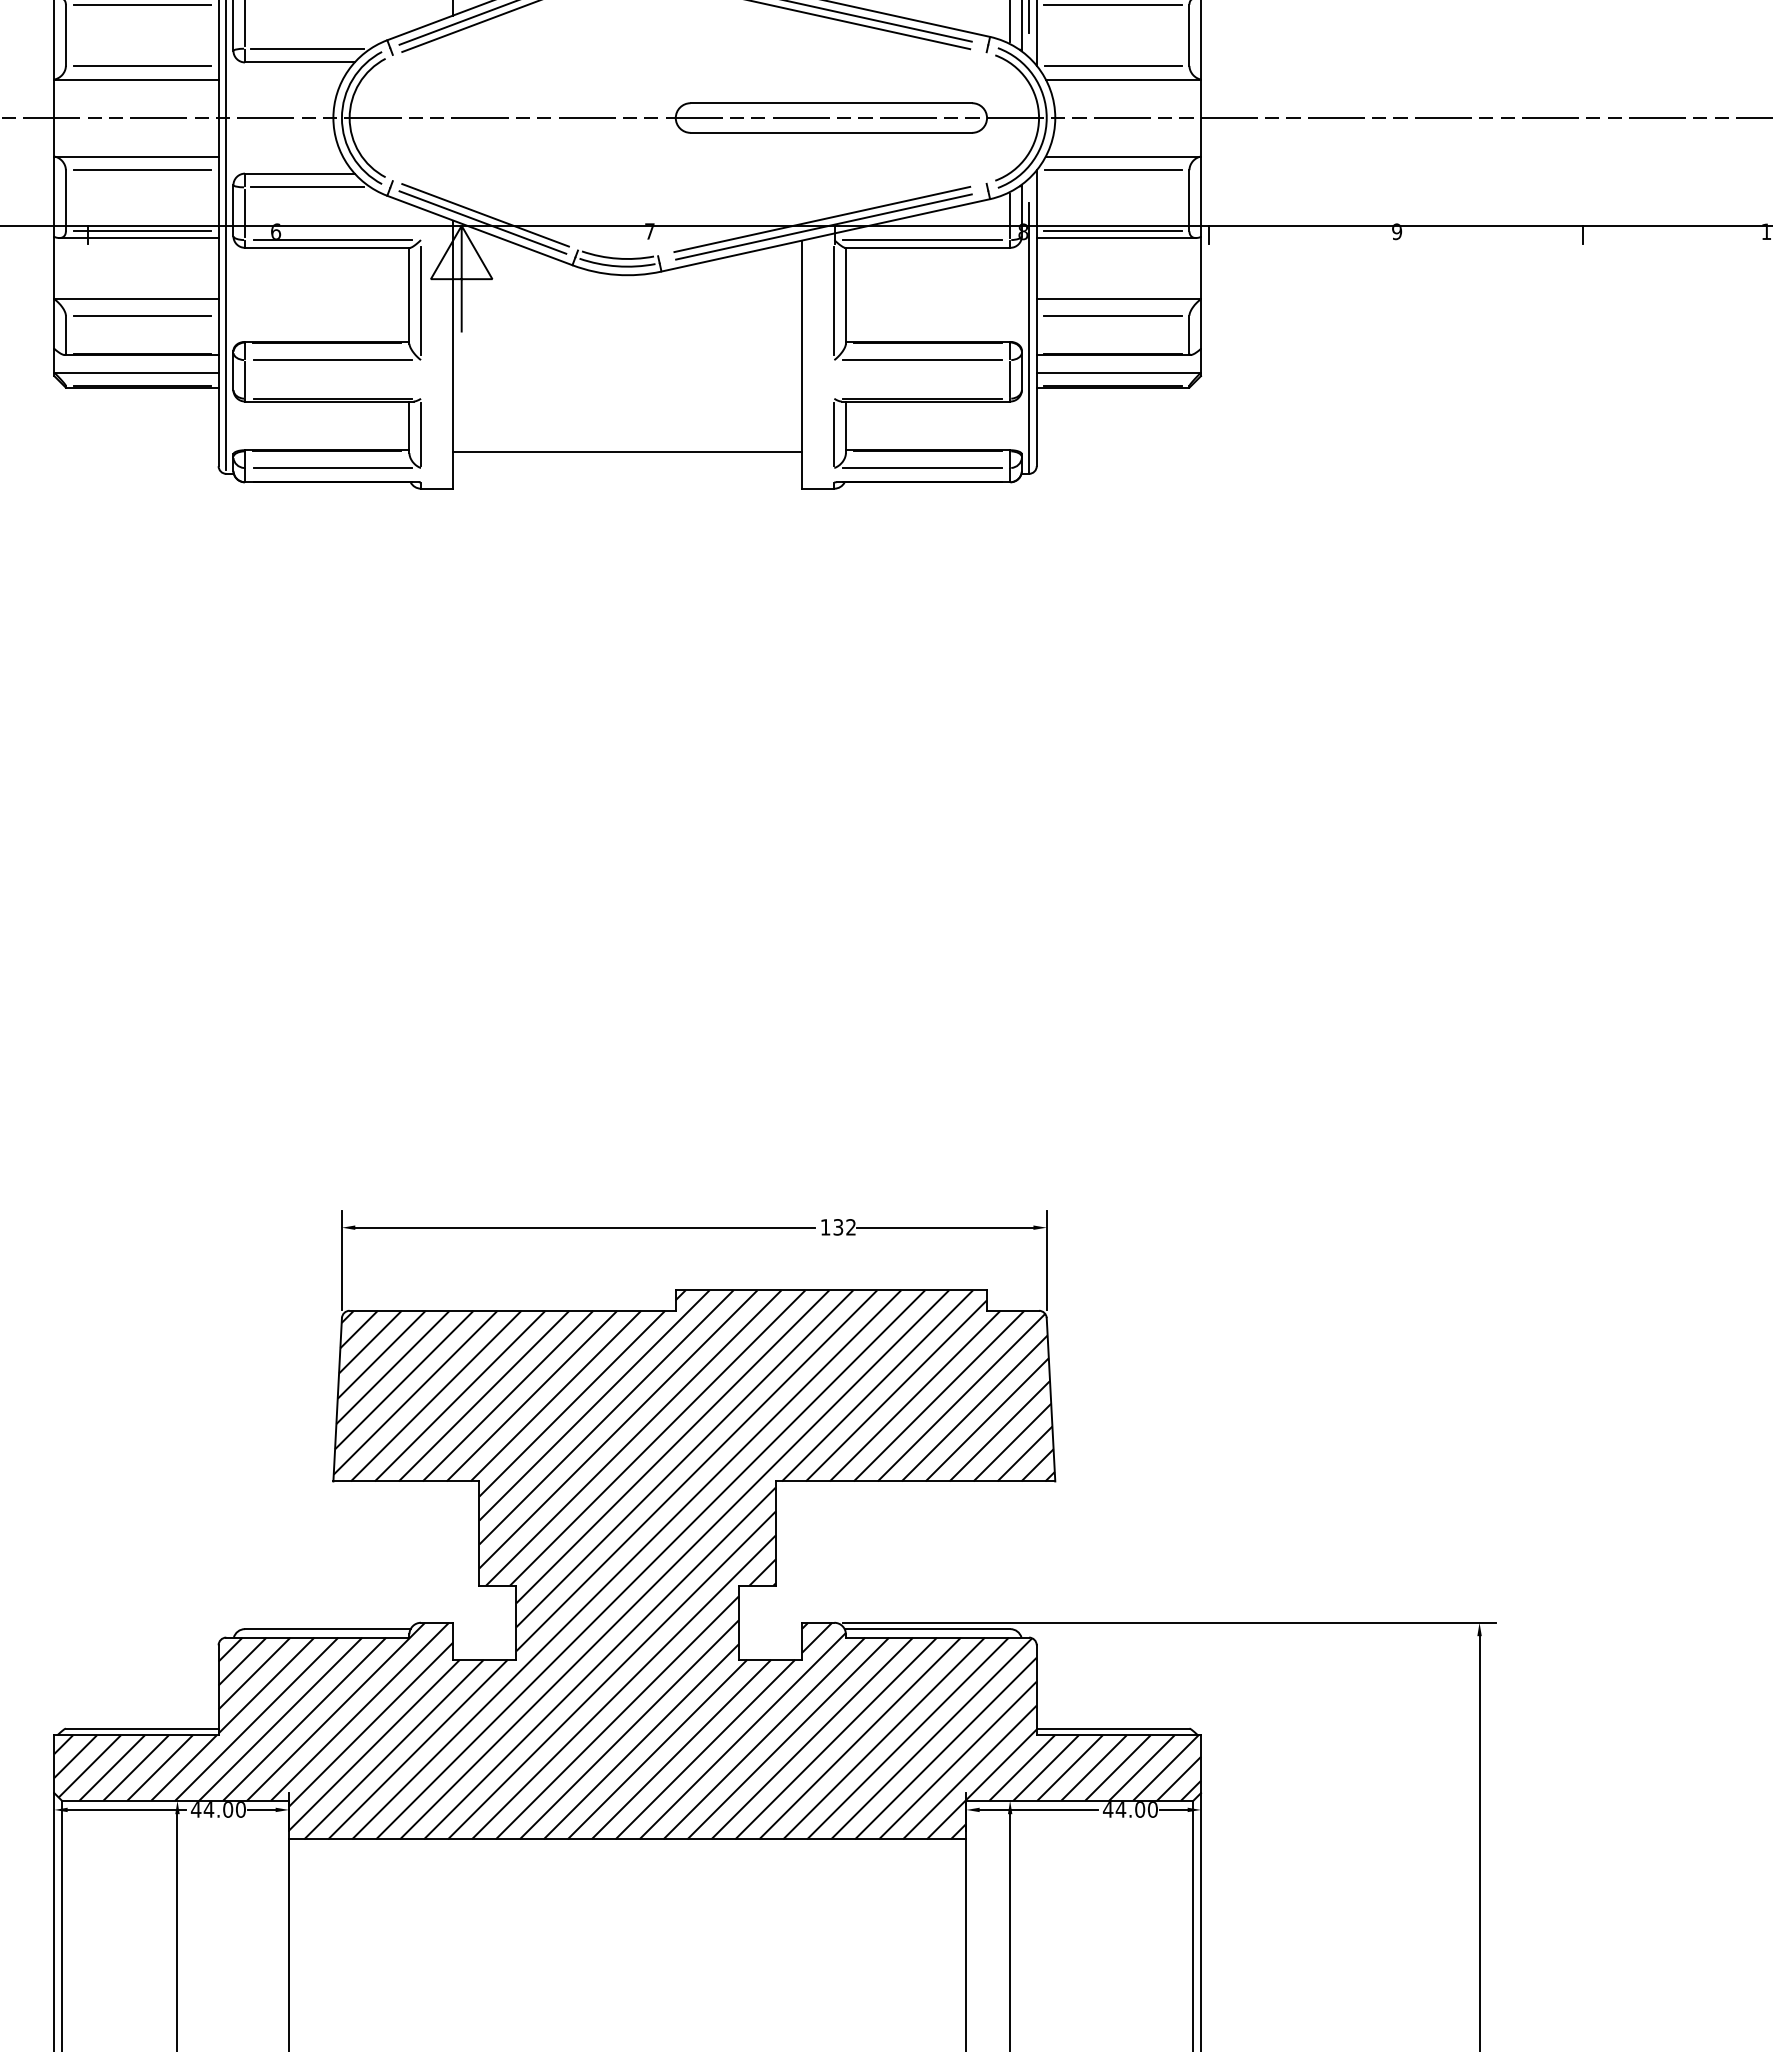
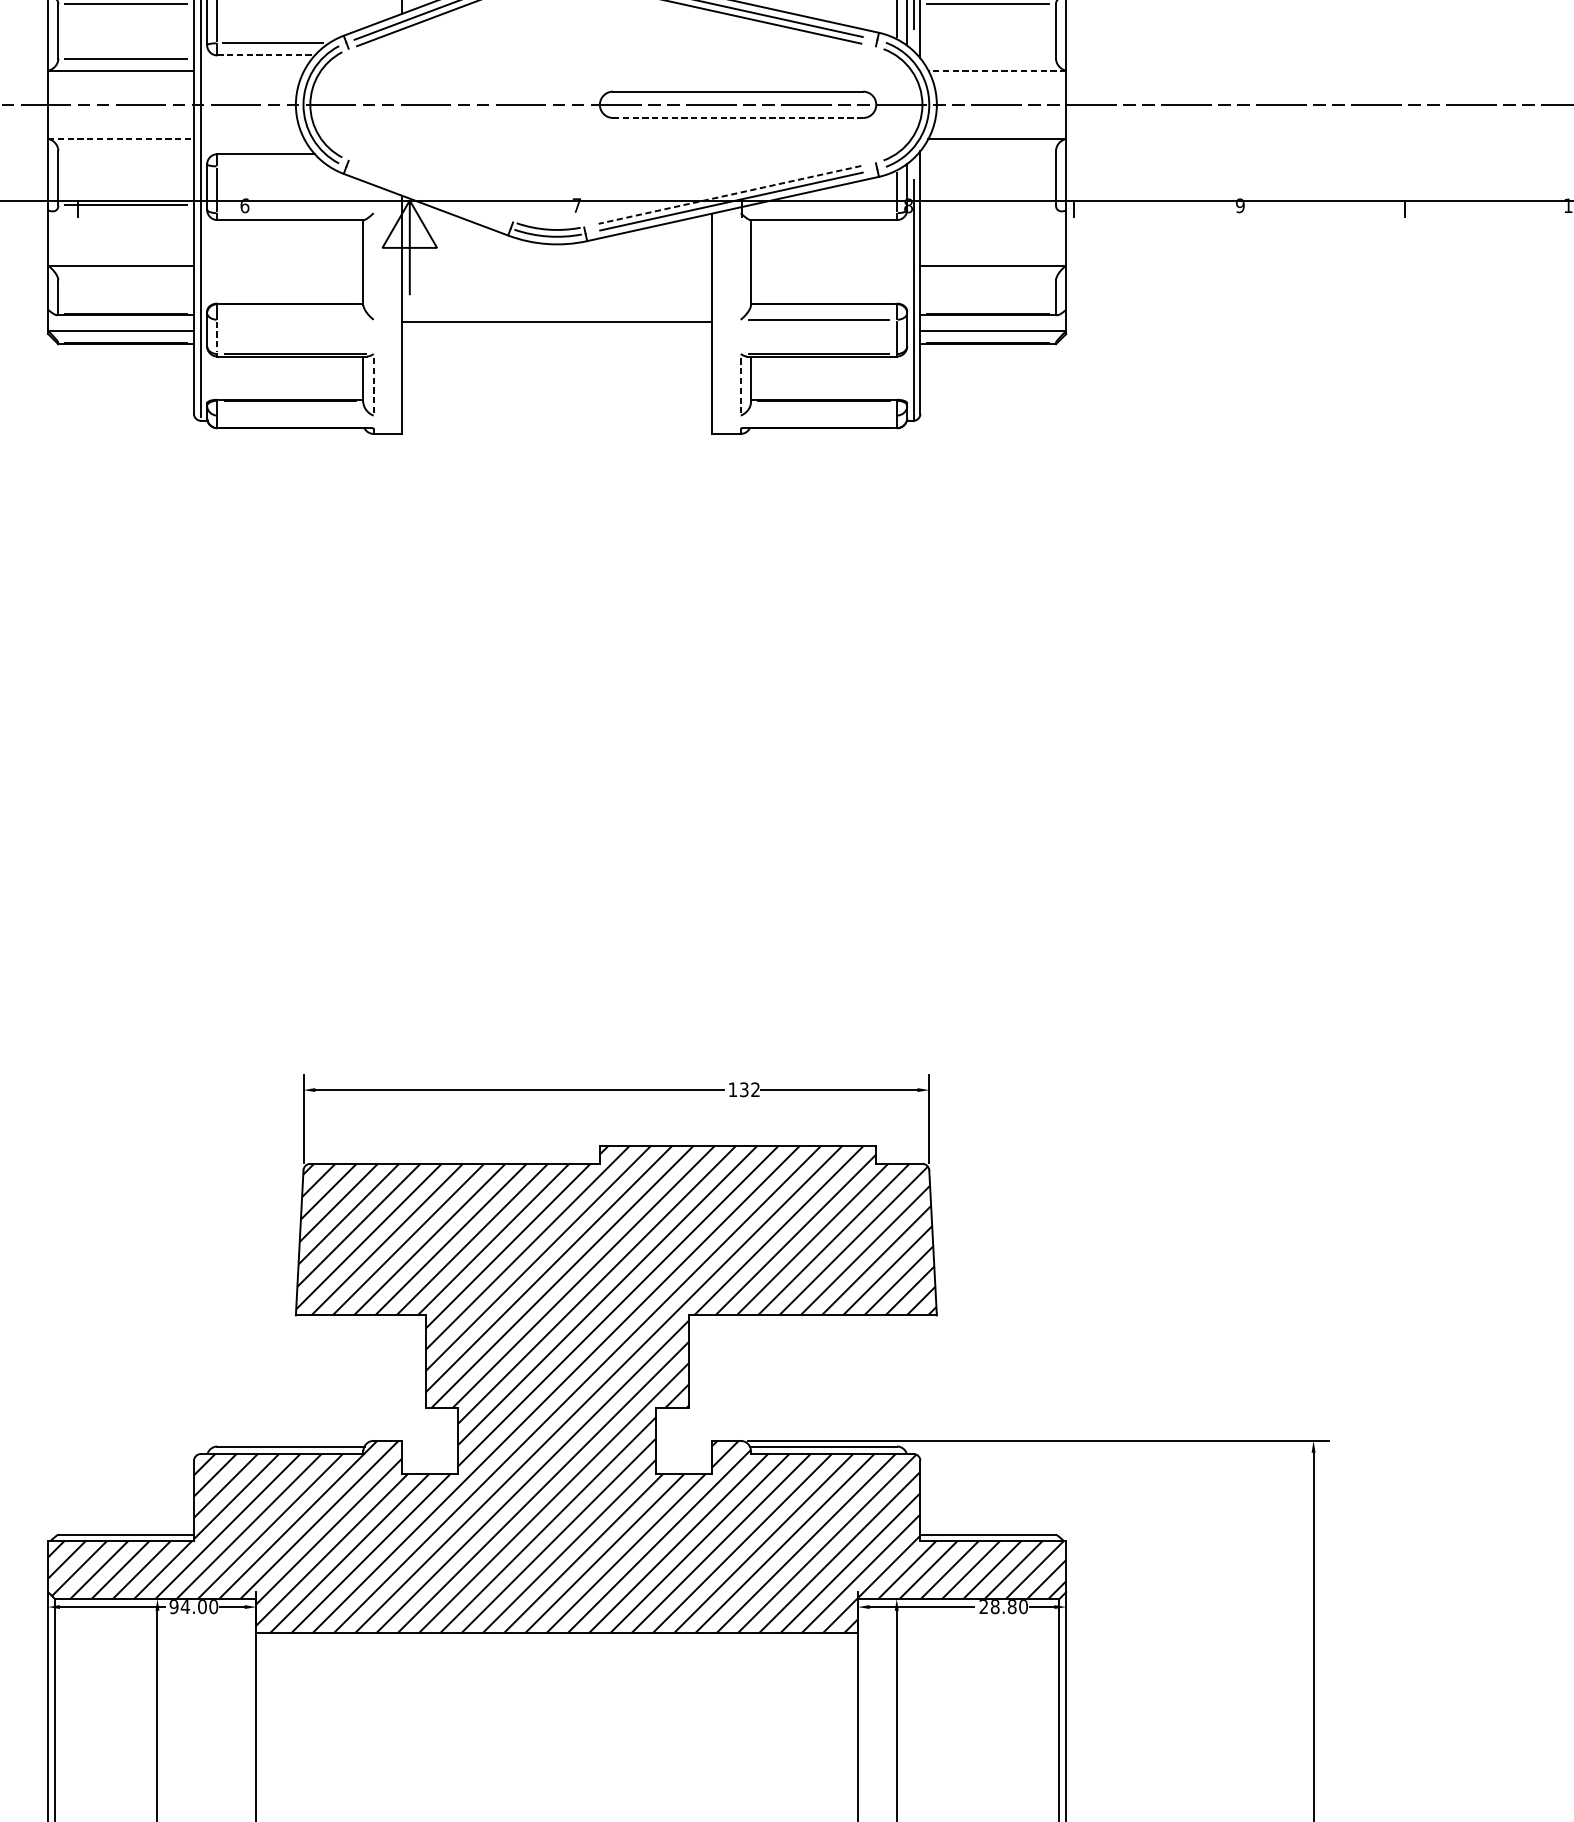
line: (299, 62) -> (265, 55), solid -> dashed
line: (1112, 65) -> (987, 58), removed
line: (1123, 79) -> (997, 70), solid -> dashed
line: (831, 132) -> (738, 117), solid -> dashed
line: (136, 156) -> (121, 138), solid -> dashed
line: (141, 170) -> (125, 151), removed
line: (1112, 170) -> (987, 151), removed
line: (307, 187) -> (272, 166), removed
line: (485, 215) -> (430, 191), removed
line: (821, 219) -> (729, 194), solid -> dashed
line: (482, 222) -> (428, 197), removed
line: (1112, 231) -> (987, 205), removed
line: (138, 238) -> (122, 211), removed
line: (1115, 238) -> (990, 211), removed
line: (332, 240) -> (295, 213), removed
line: (922, 240) -> (818, 213), removed
line: (421, 300) -> (374, 266), removed
line: (834, 300) -> (740, 266), removed
line: (141, 315) -> (125, 280), removed
line: (1112, 315) -> (987, 280), removed
line: (332, 360) -> (295, 320), removed
line: (245, 380) -> (217, 337), solid -> dashed
line: (834, 433) -> (740, 384), solid -> dashed
line: (421, 434) -> (374, 385), solid -> dashed
line: (627, 451) -> (557, 321), moved
line: (332, 468) -> (295, 415), removed
line: (922, 468) -> (818, 415), removed
text: (195, 1809) -> (173, 1606), 44.00 -> 94.00
text: (1123, 1809) -> (997, 1606), 44.00 -> 28.80

